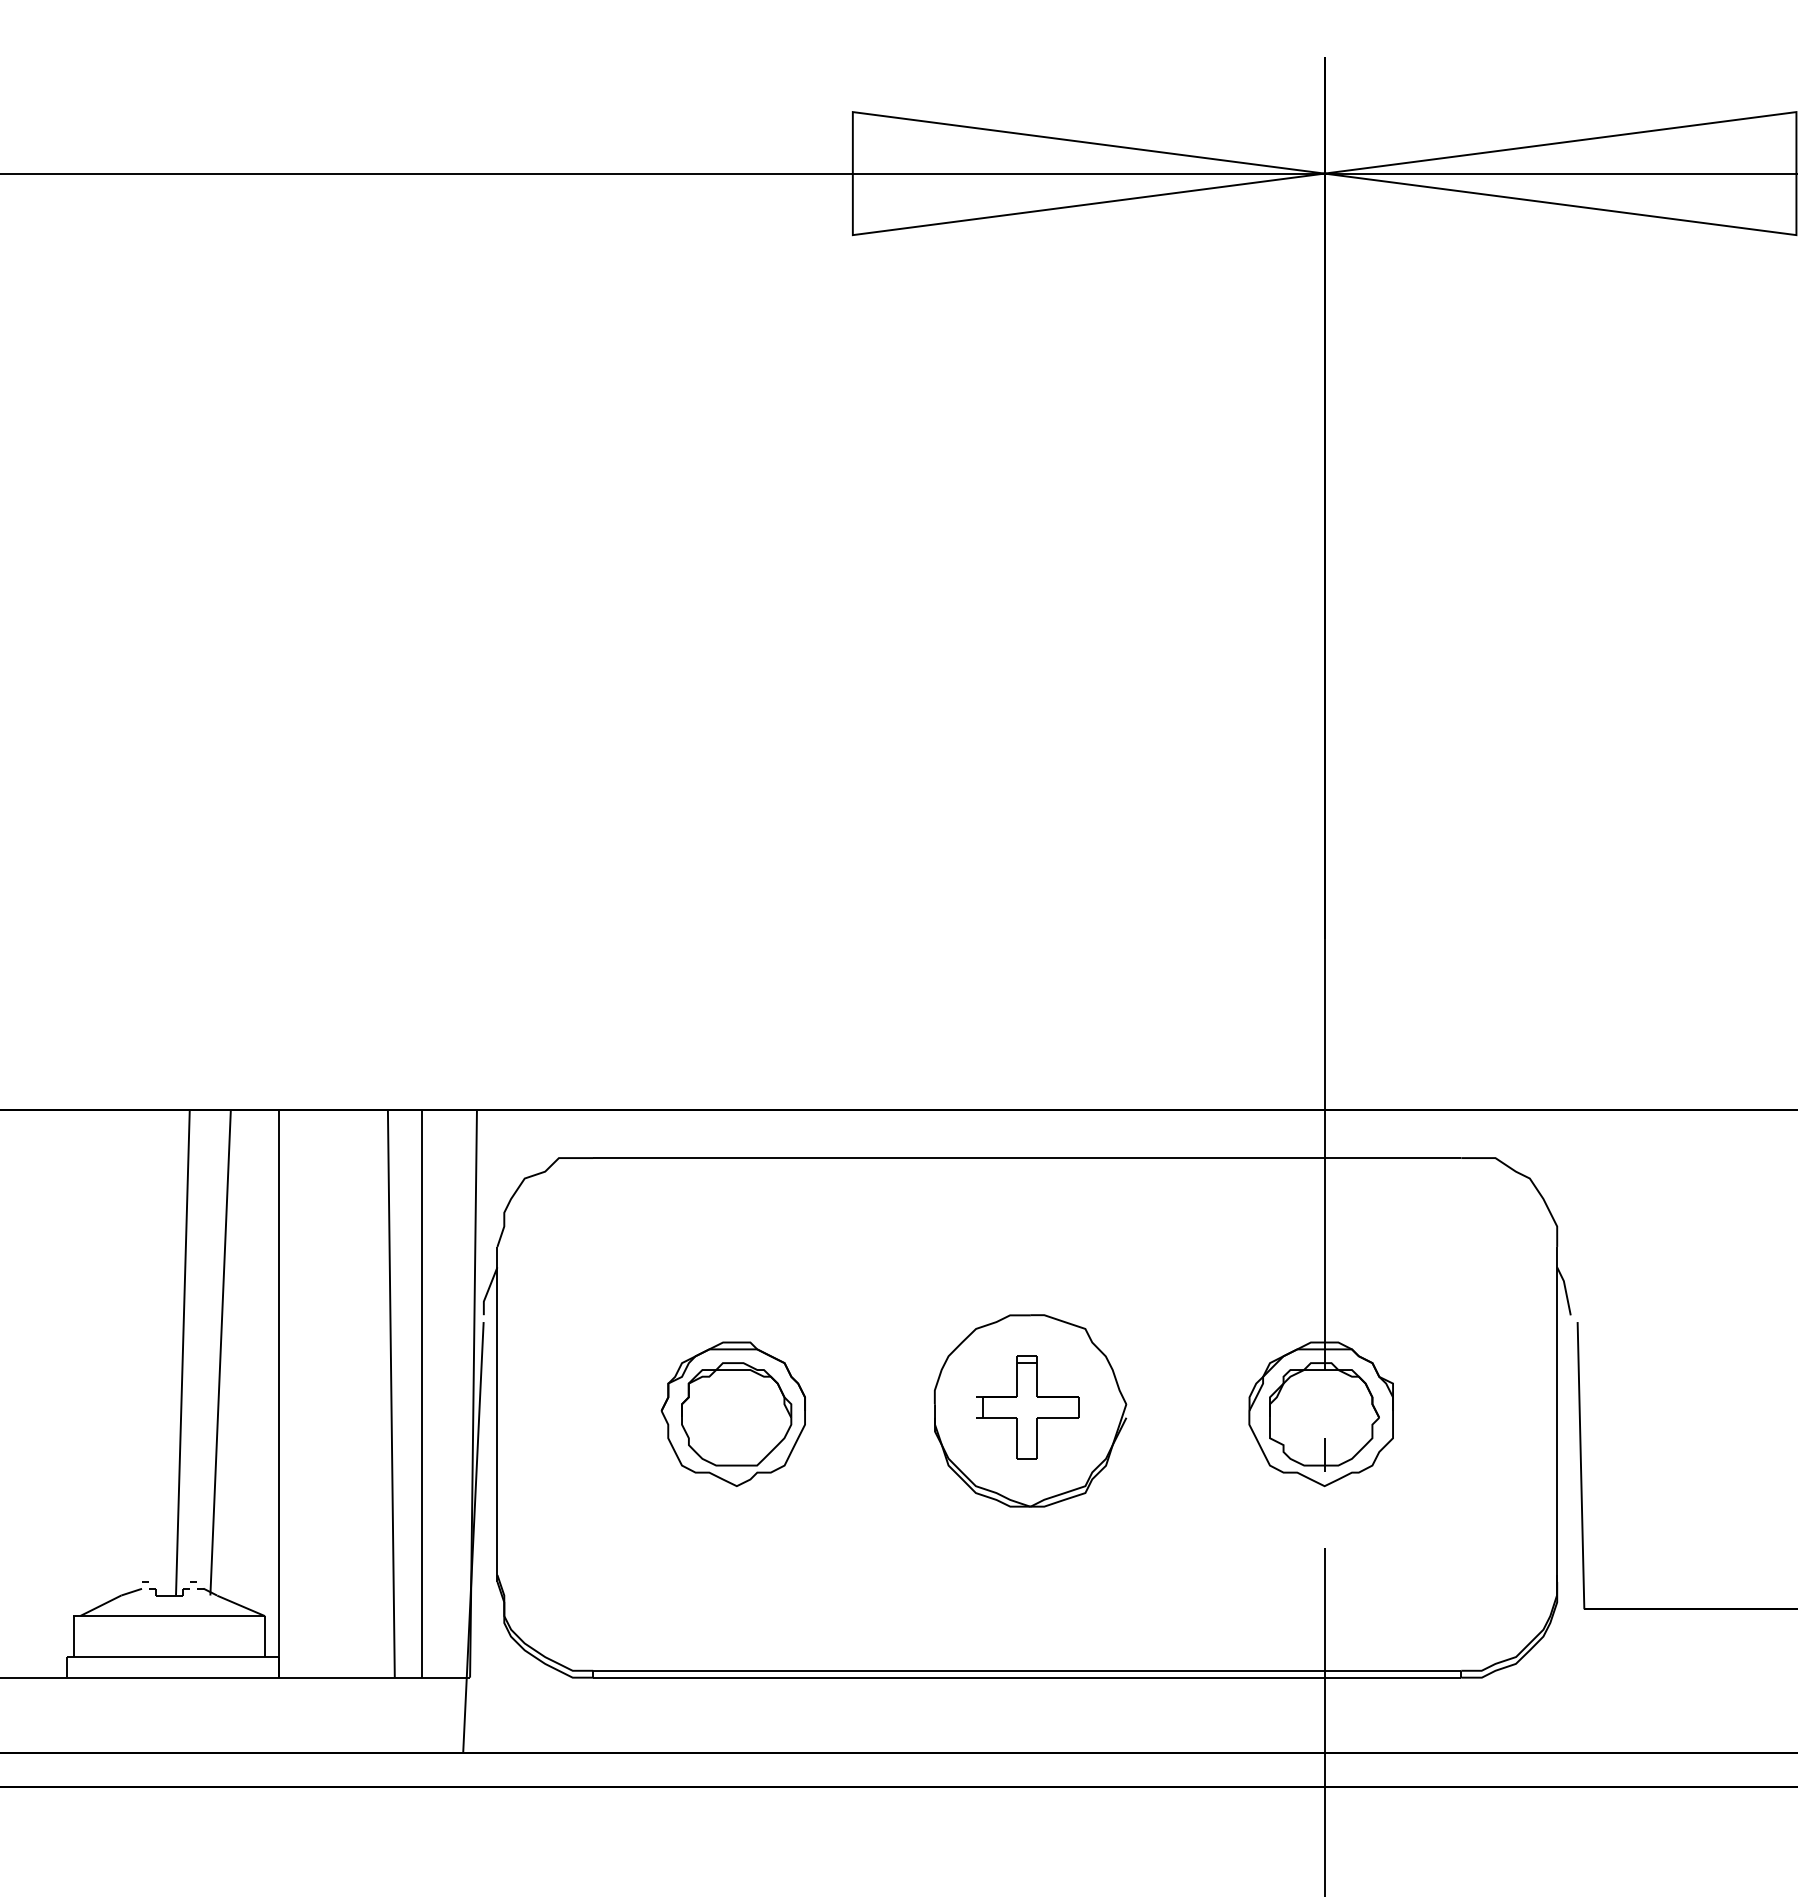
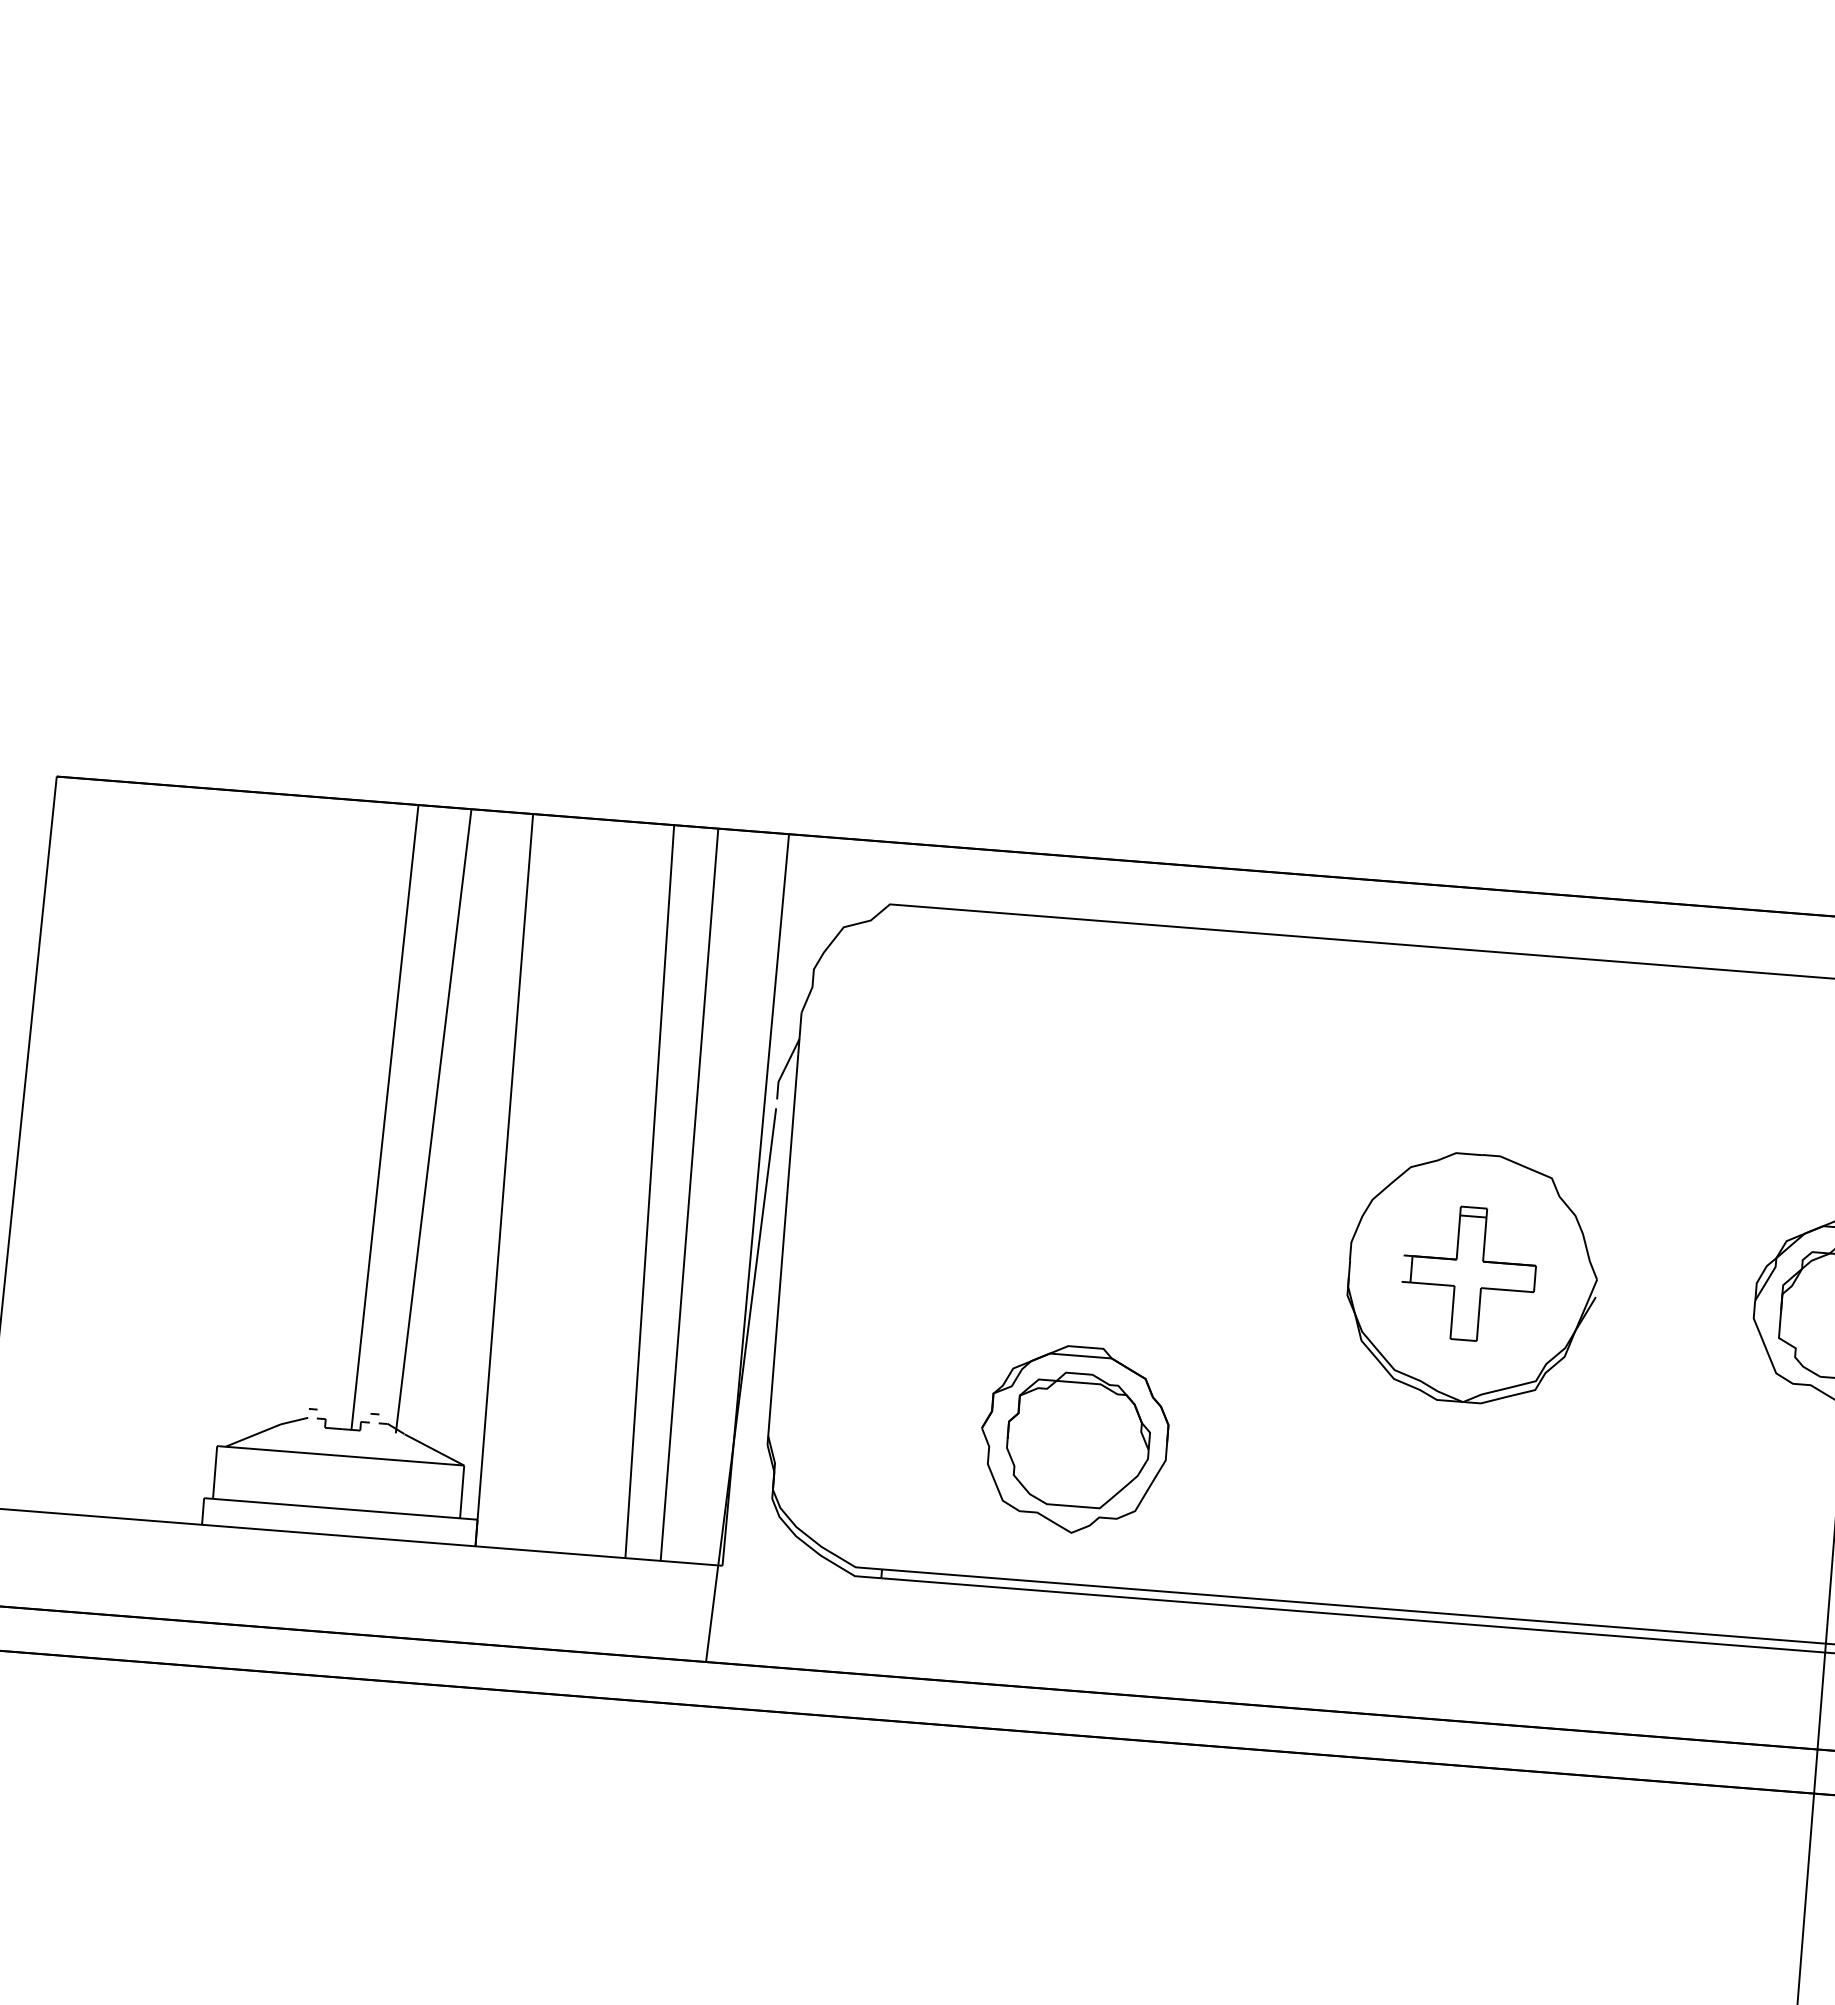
part: (732, 1413) -> (1073, 1438), moved

